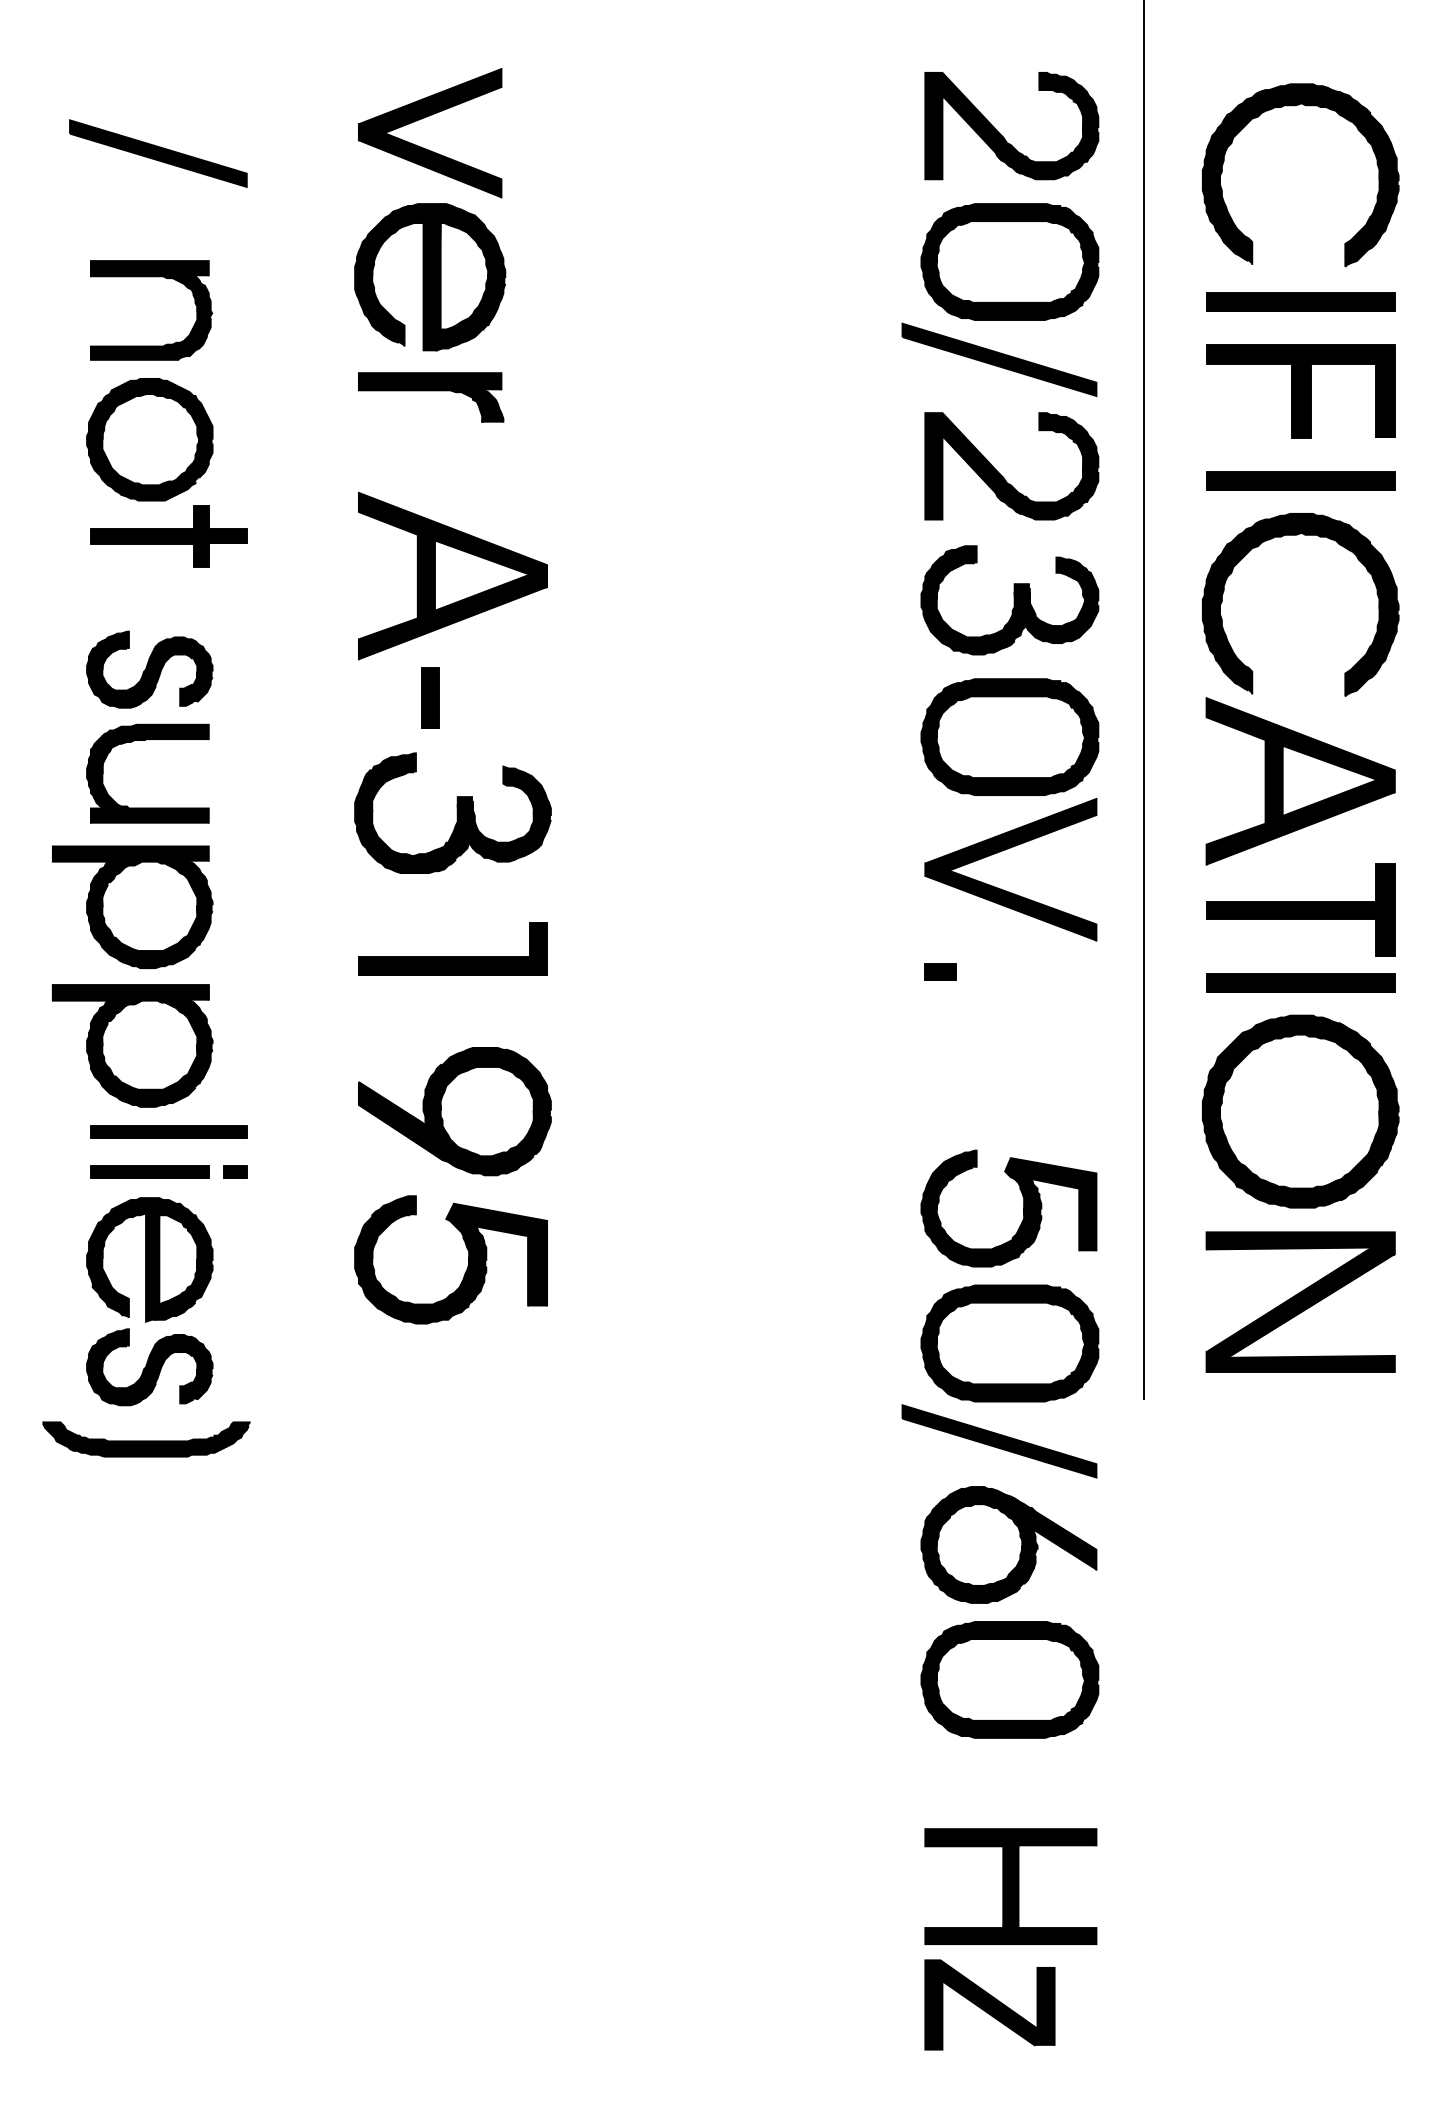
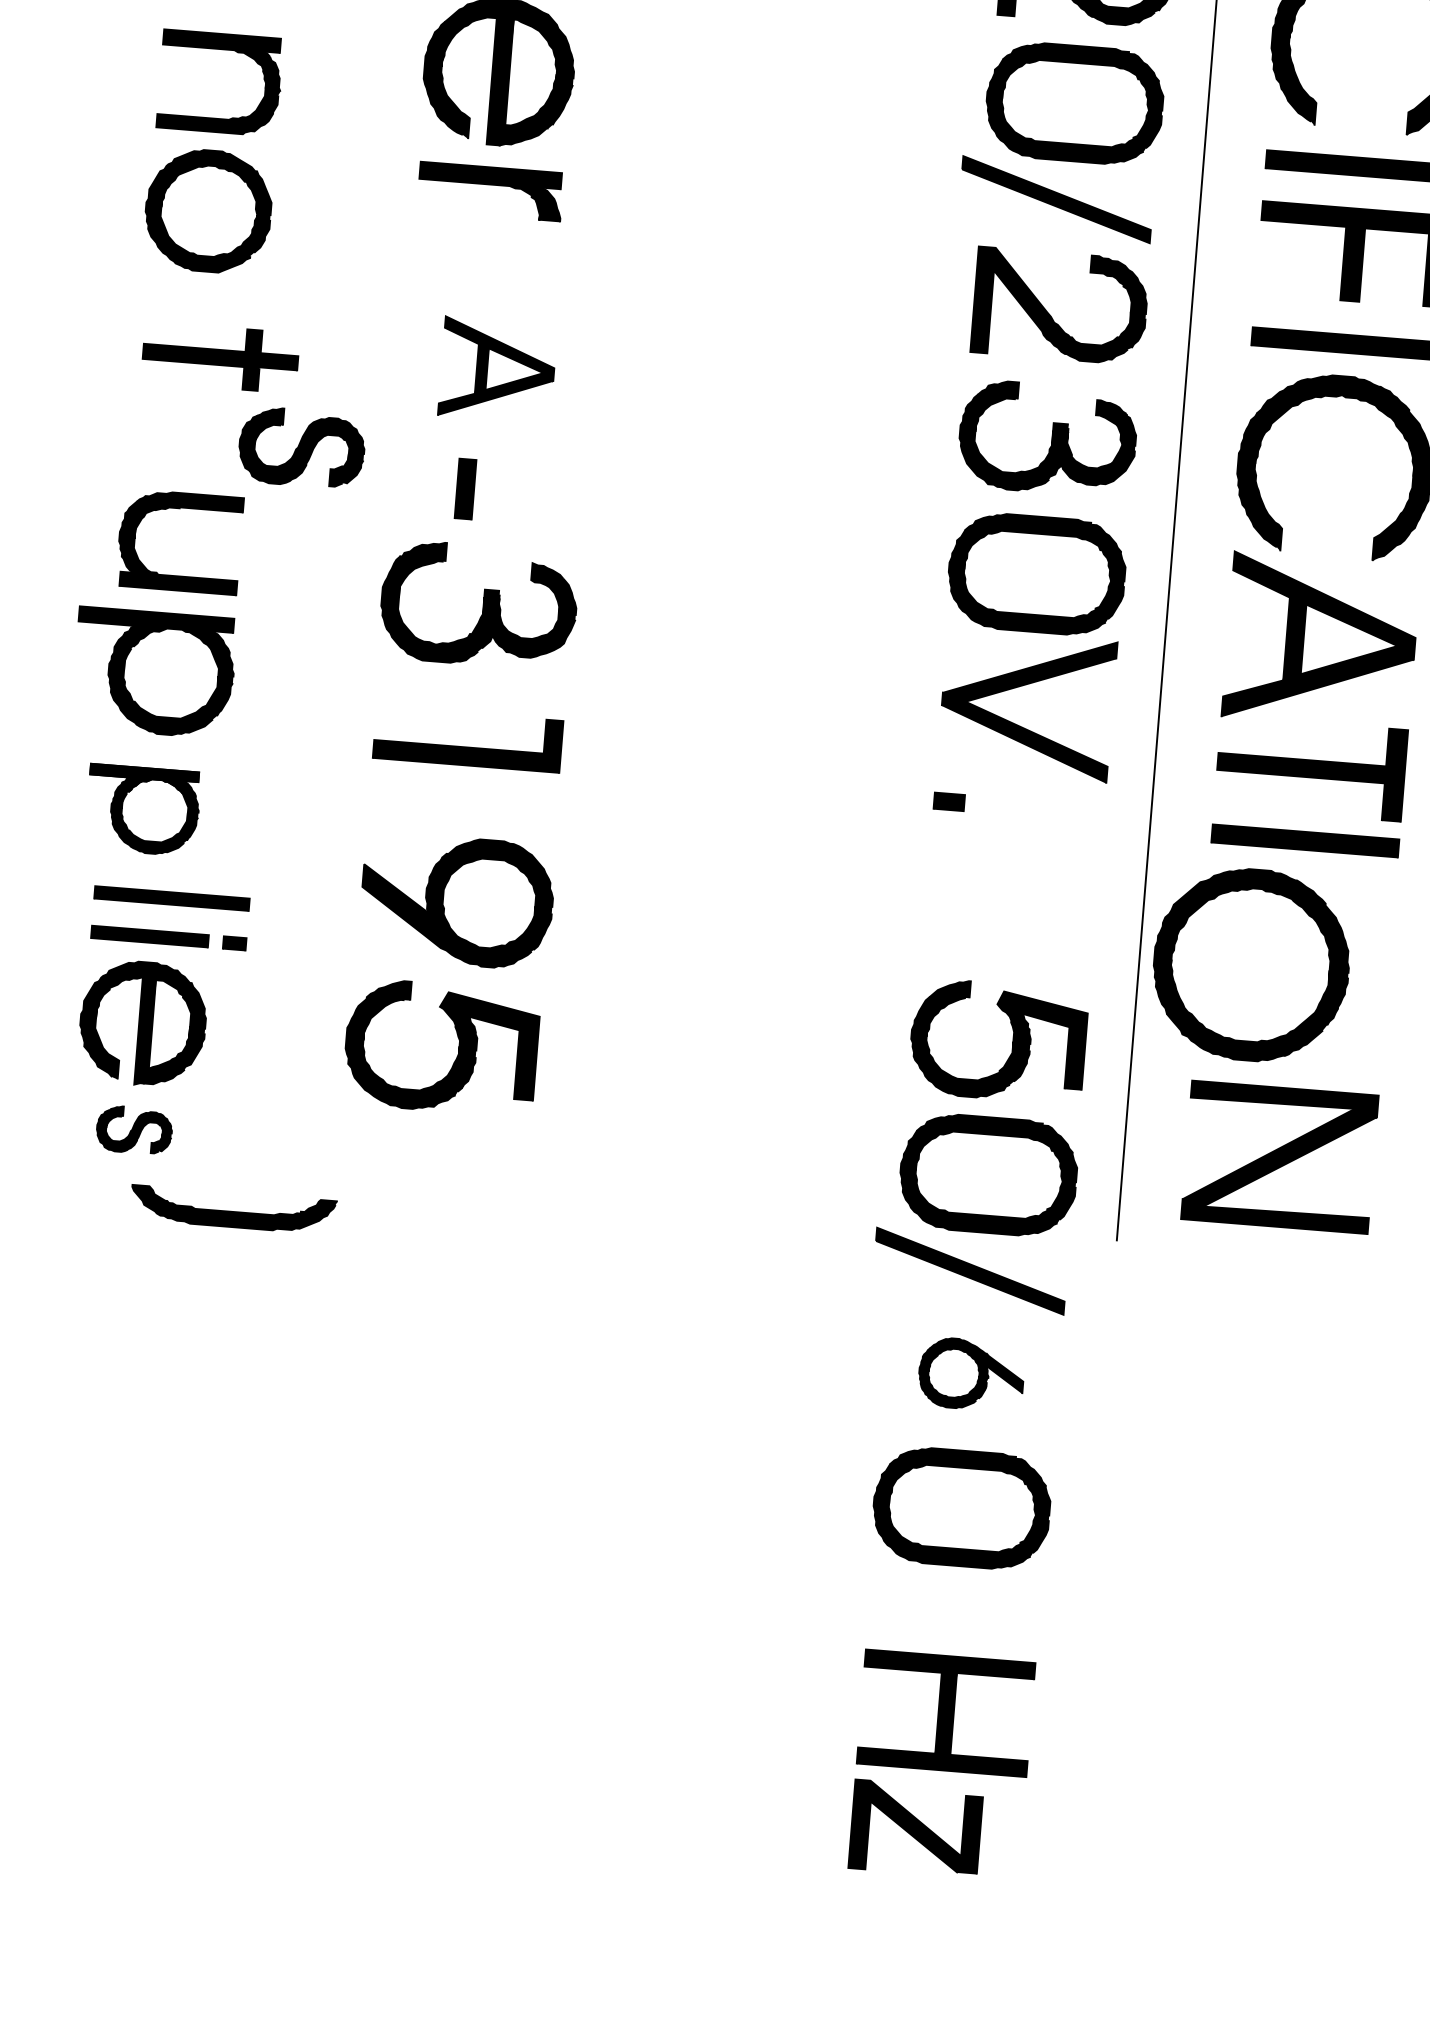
part: (168, 536) -> (220, 357), moved
part: (452, 575) -> (497, 369), size x0.6
part: (149, 669) -> (301, 447), moved
part: (132, 1045) -> (142, 809), size x0.7
part: (1300, 1111) -> (1251, 964), moved
part: (149, 1367) -> (134, 1130), size x0.6
part: (146, 1439) -> (233, 1210), moved
part: (1008, 1544) -> (971, 1374), size x0.6

